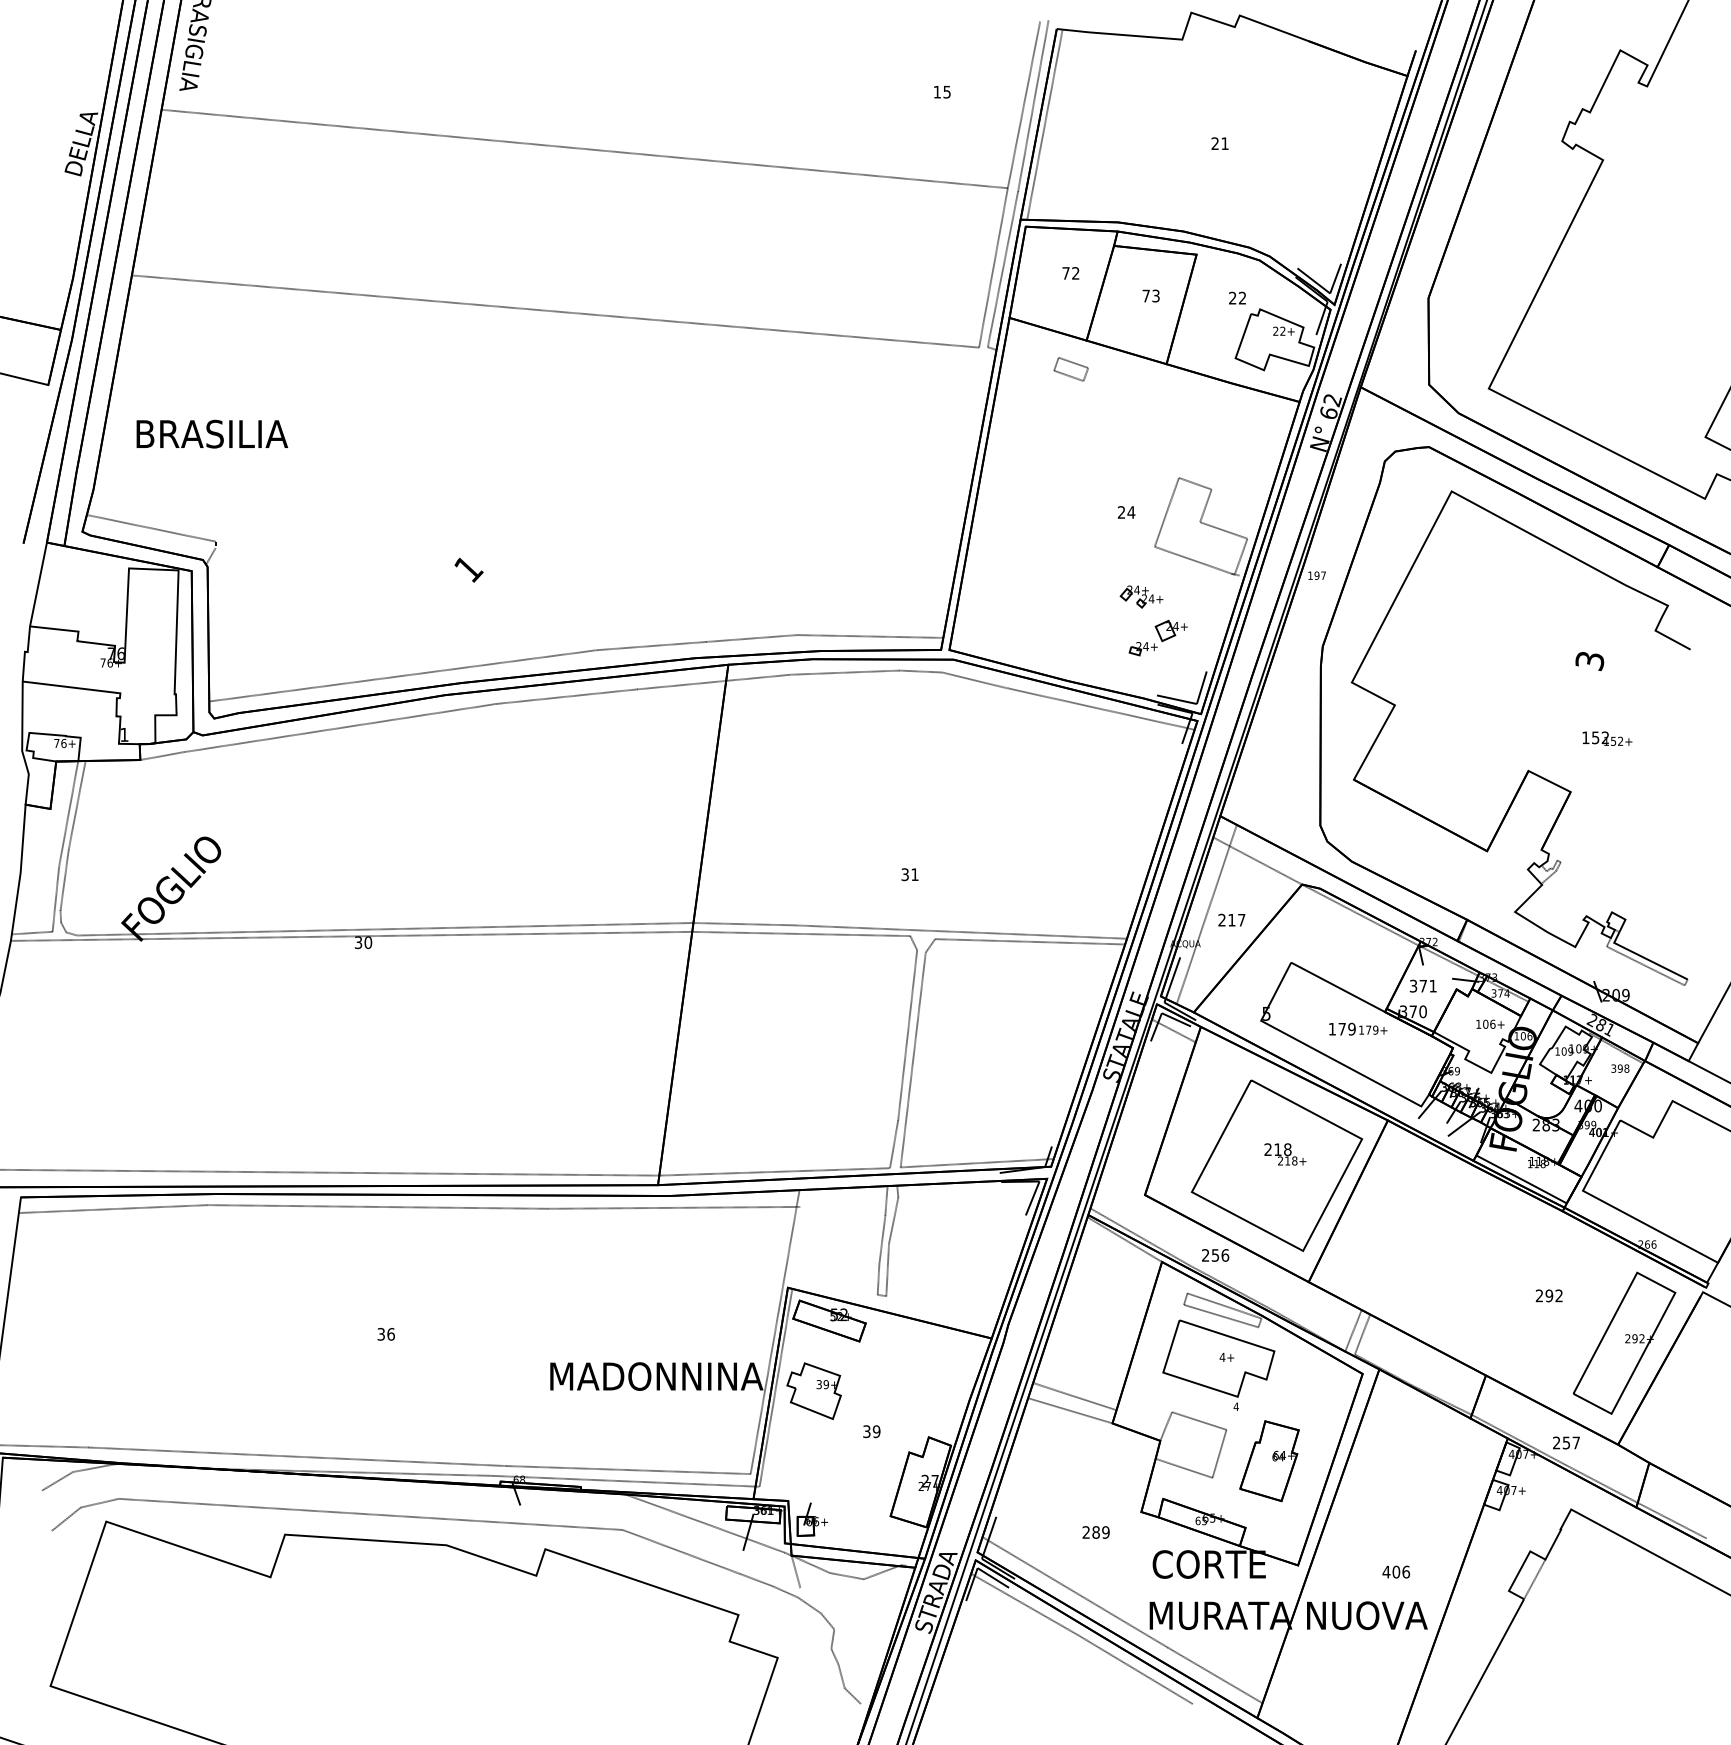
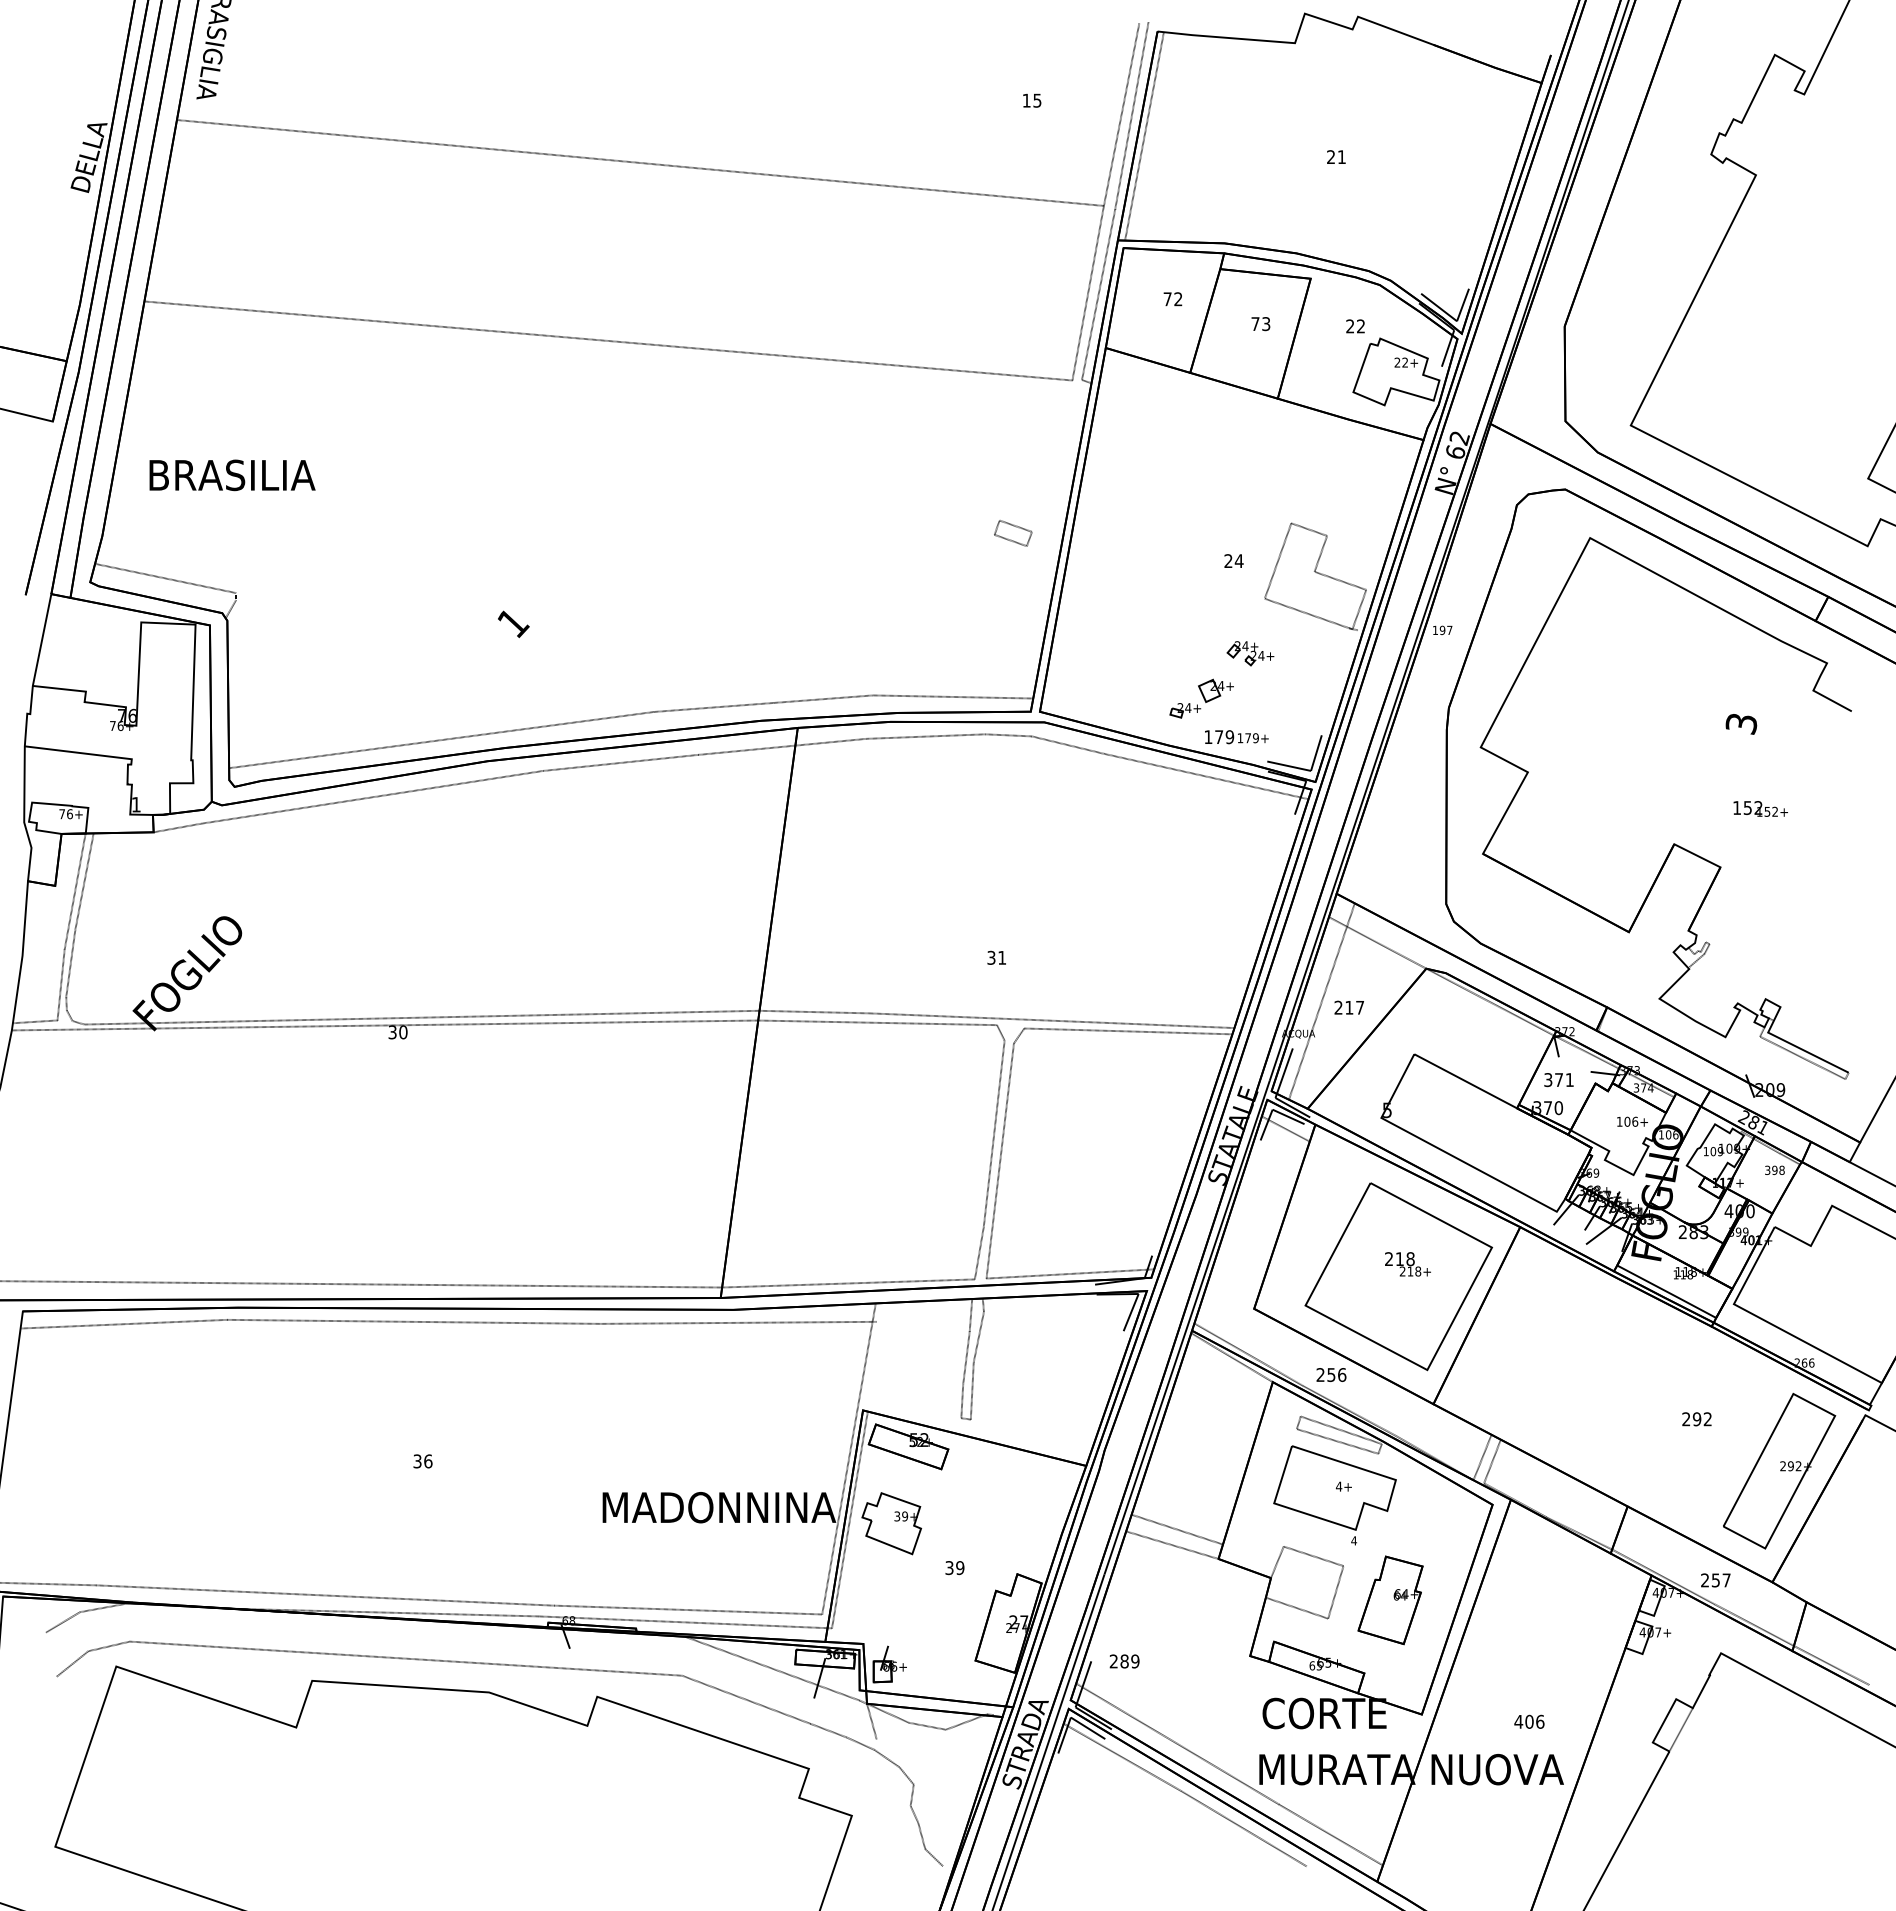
part: (1071, 369) -> (1013, 533), moved
part: (1158, 637) -> (1201, 698), moved
text: (1358, 1029) -> (1236, 737), moved
text: (1096, 1532) -> (1124, 1661), moved

